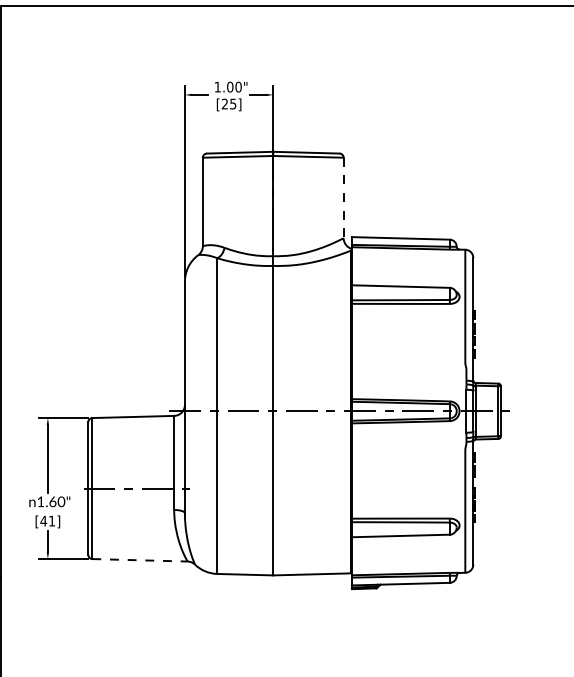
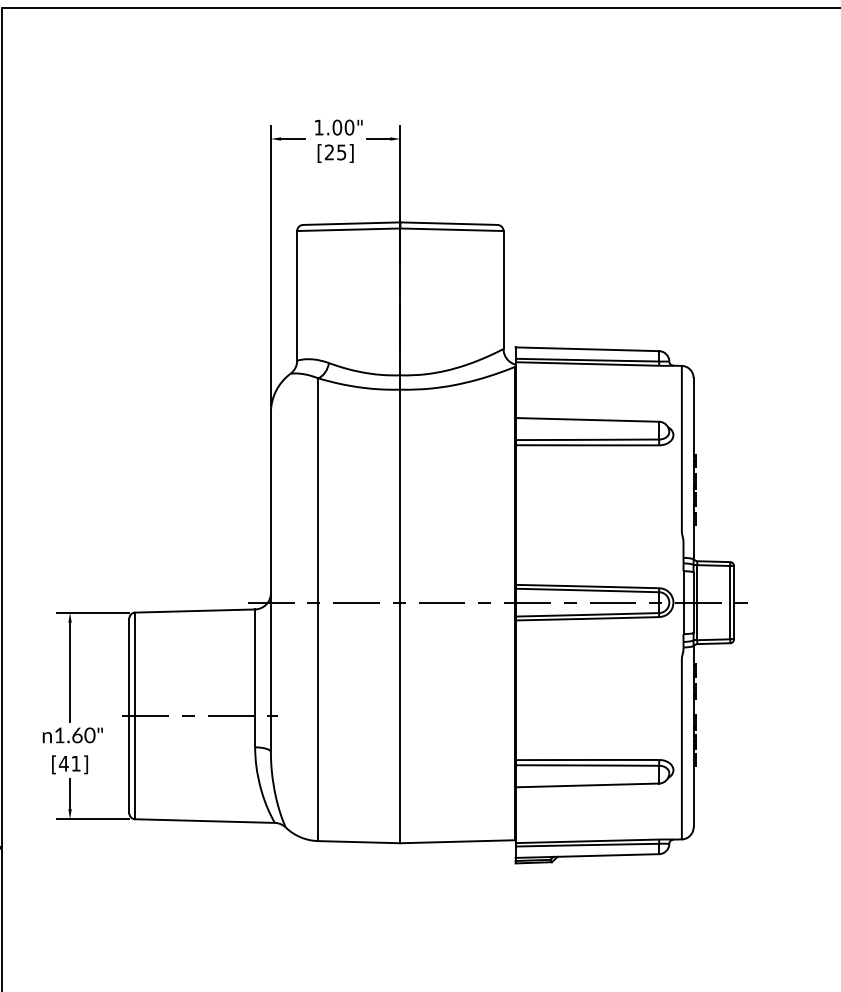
line: (343, 198) -> (503, 290), dashed -> solid
line: (140, 560) -> (205, 821), dashed -> solid

